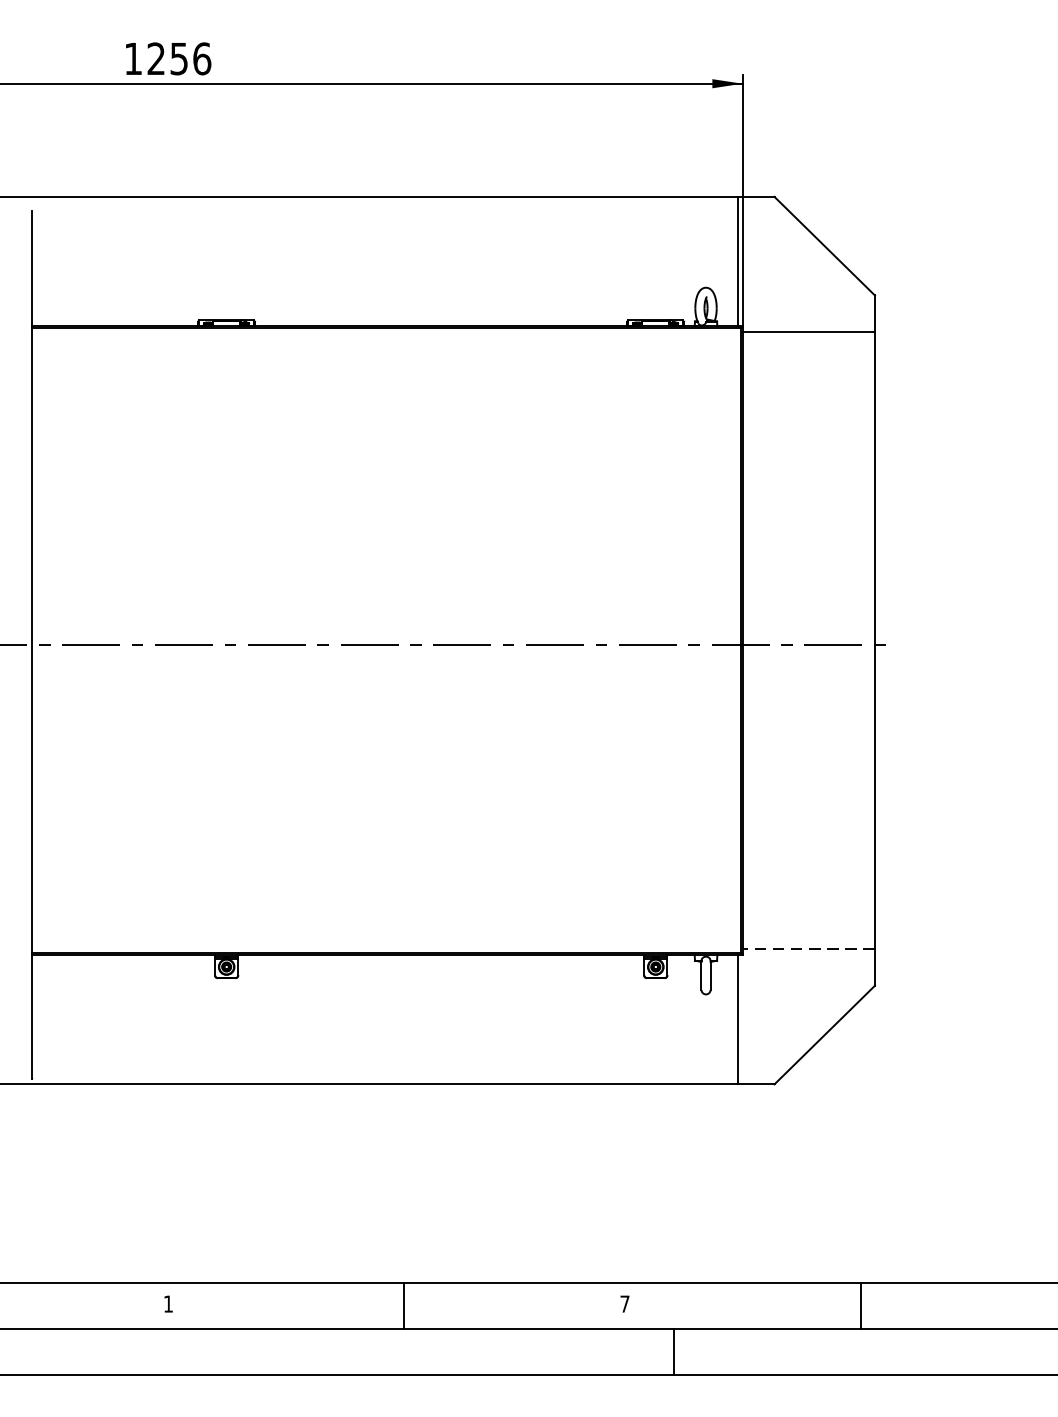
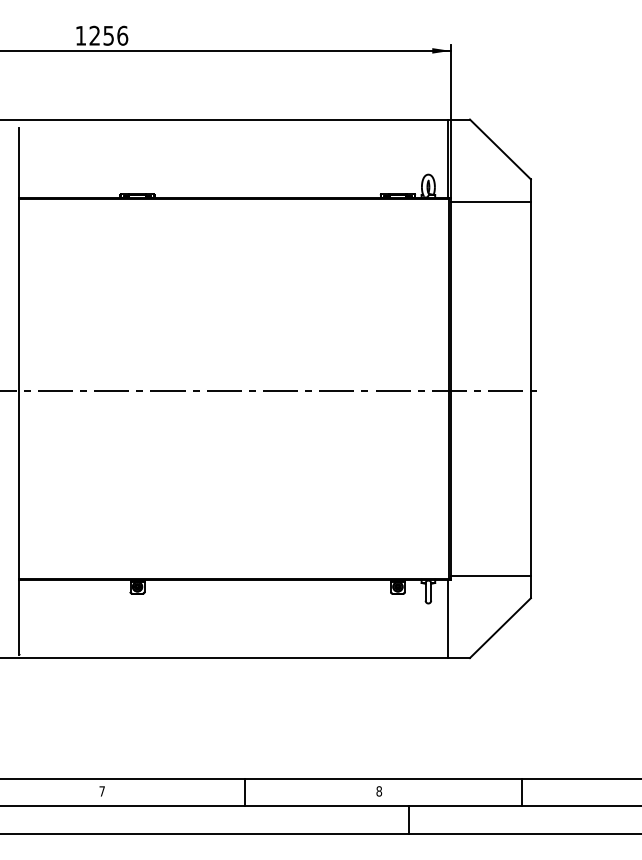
line: (808, 949) -> (490, 576), dashed -> solid
text: (167, 1304) -> (101, 791), 1 -> 7
text: (625, 1304) -> (379, 791), 7 -> 8

